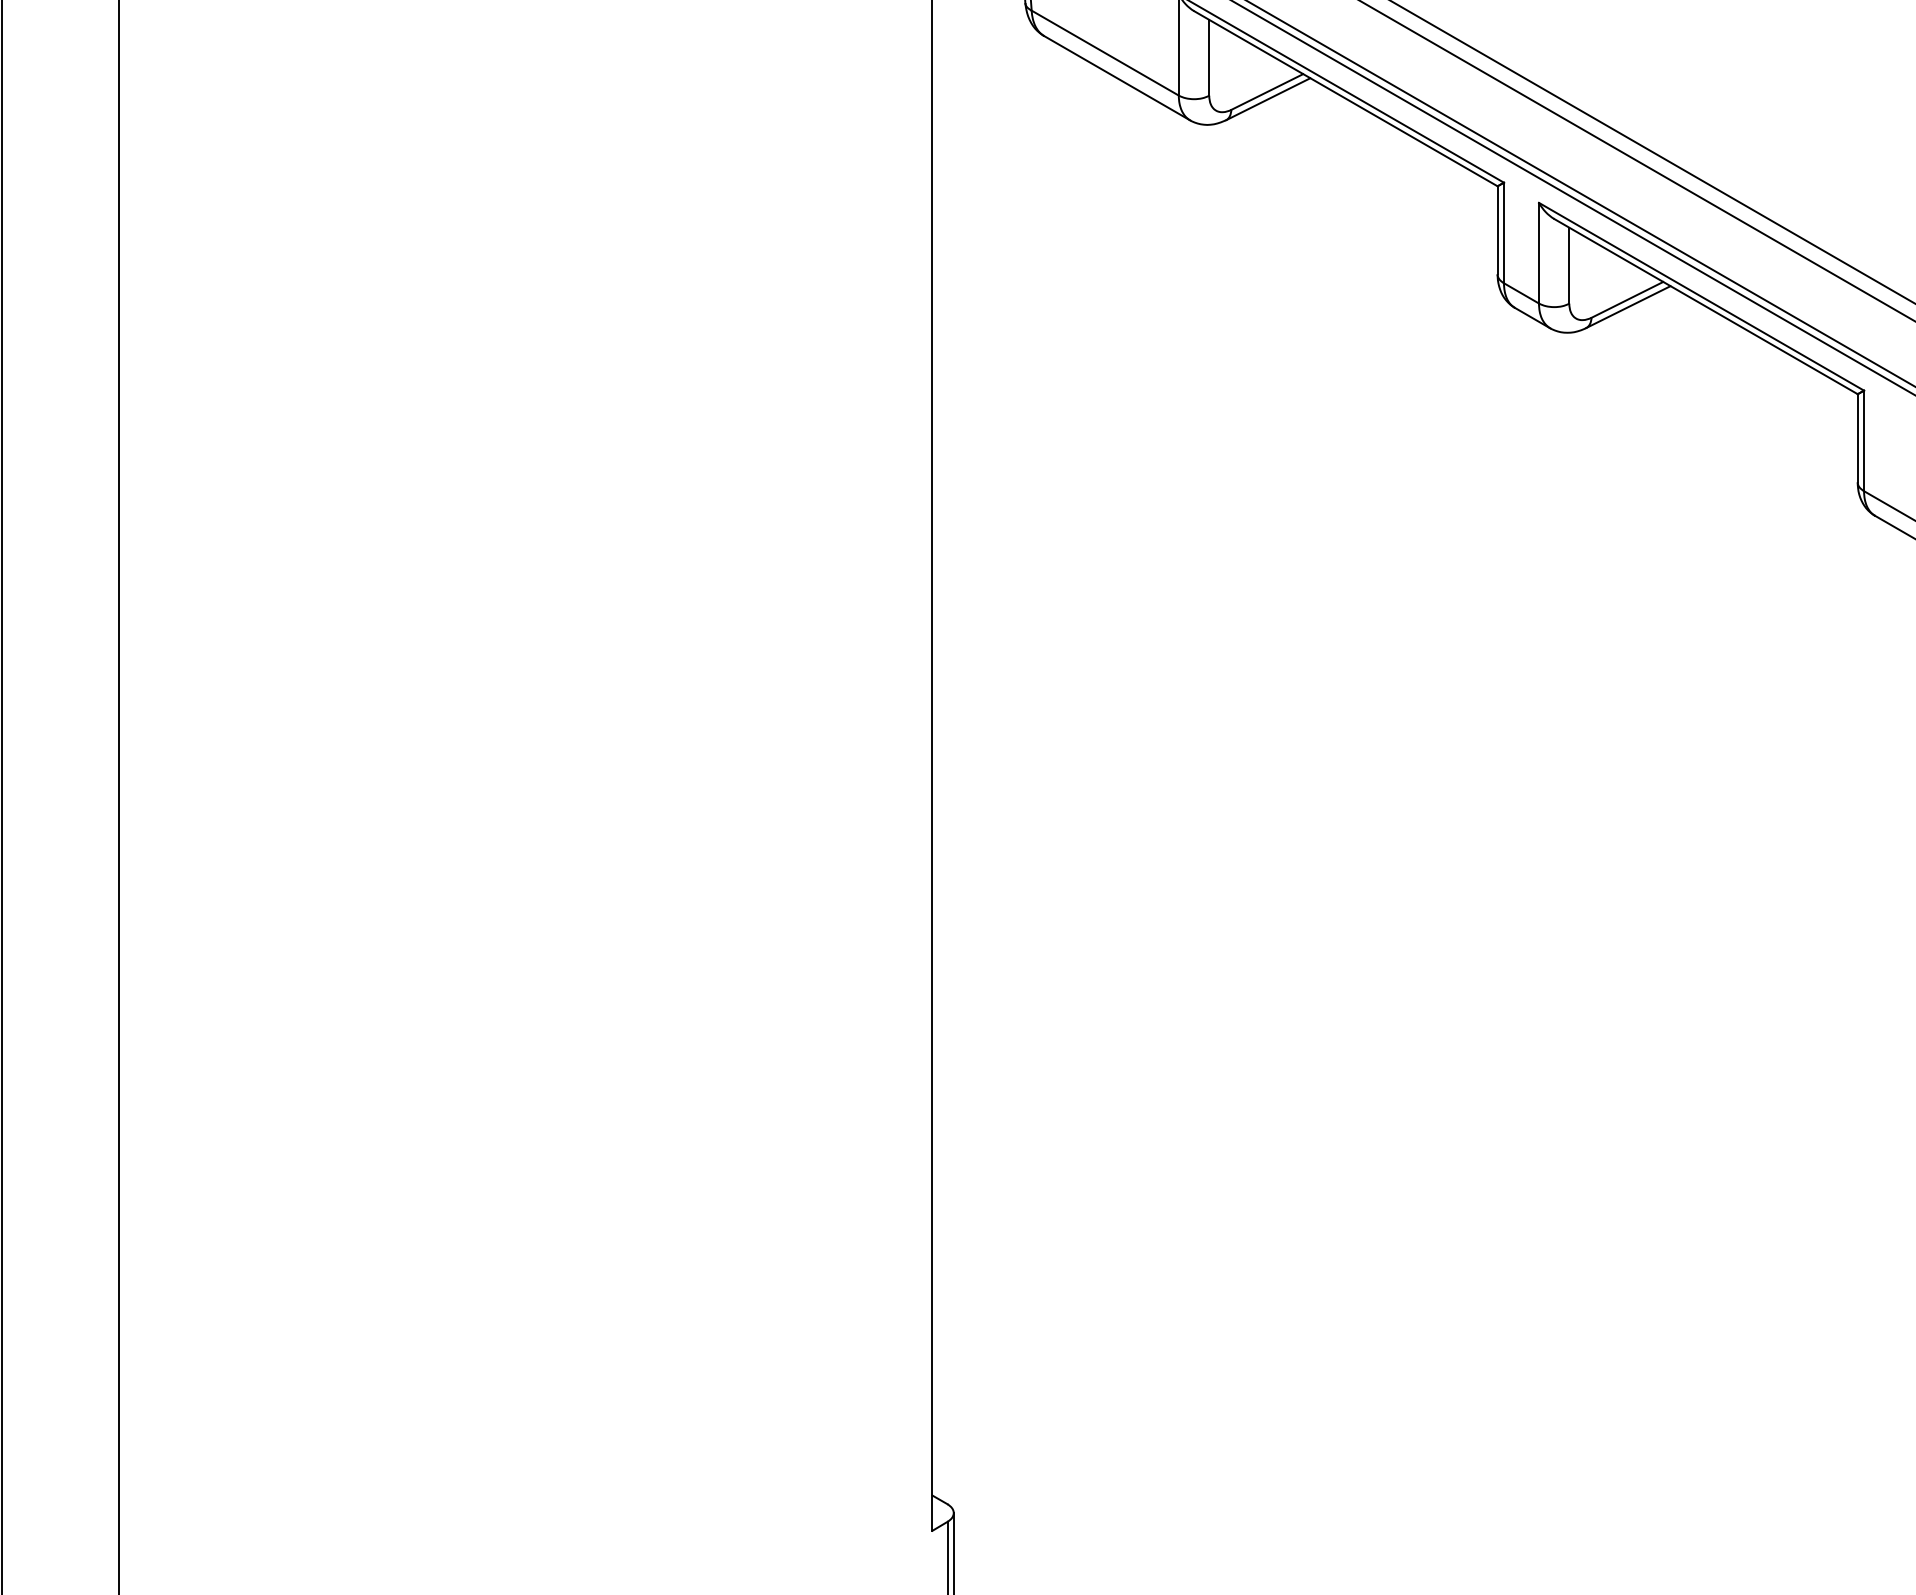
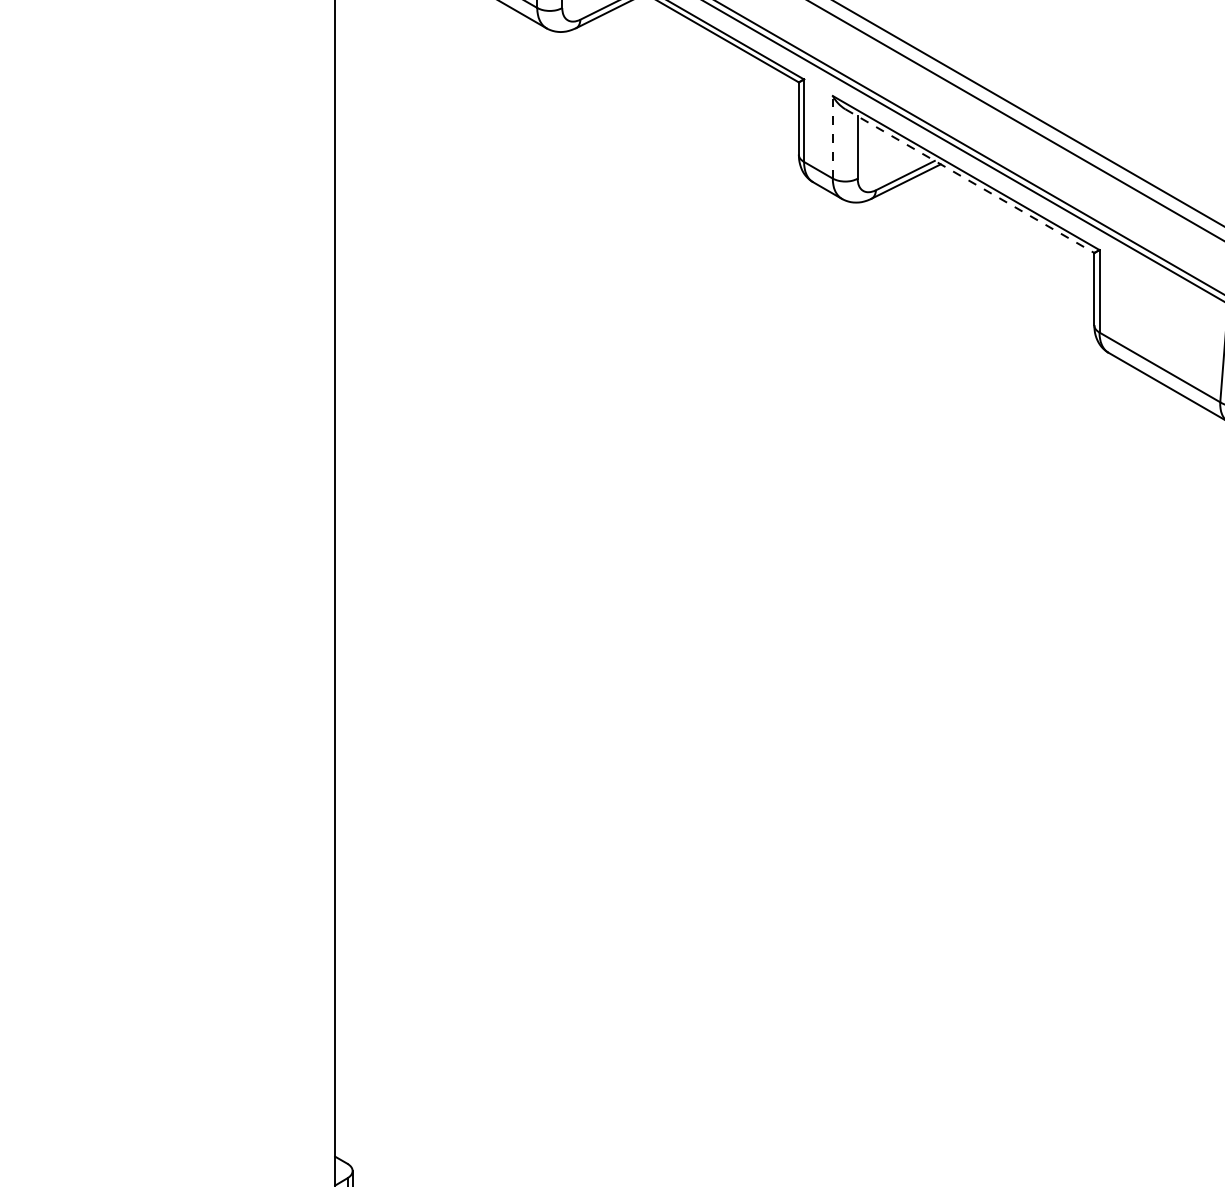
line: (1538, 252) -> (832, 136), solid -> dashed
line: (1706, 306) -> (970, 181), solid -> dashed

